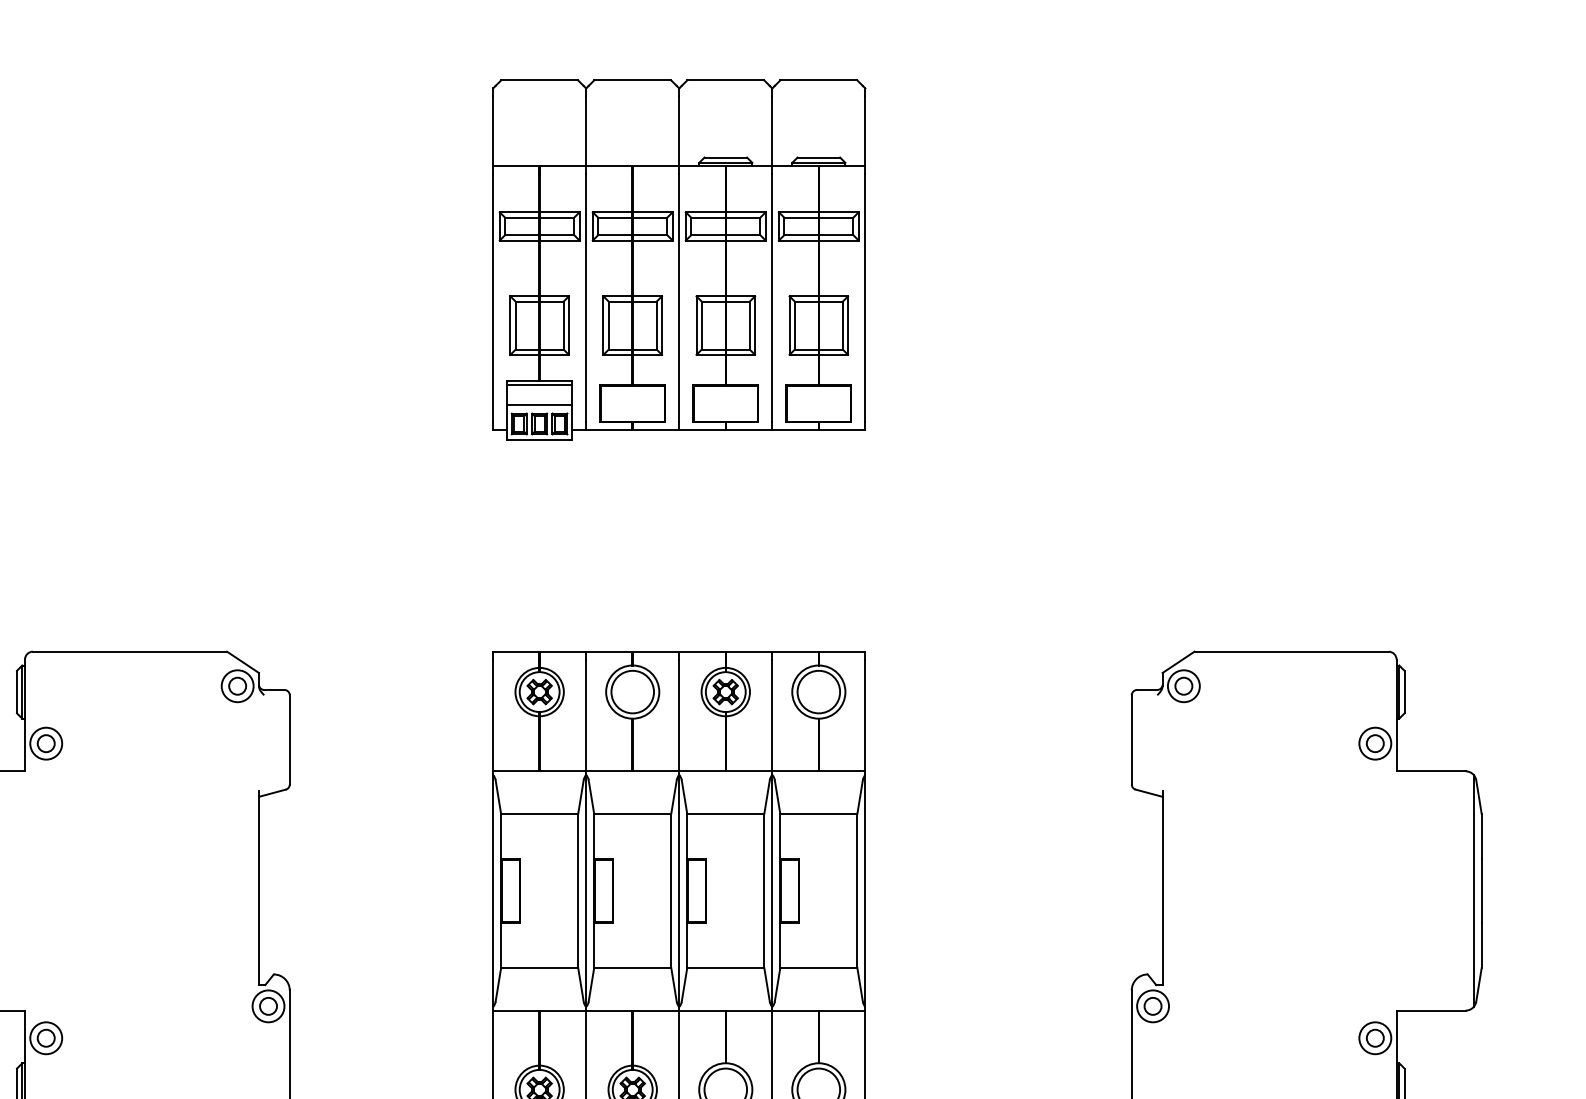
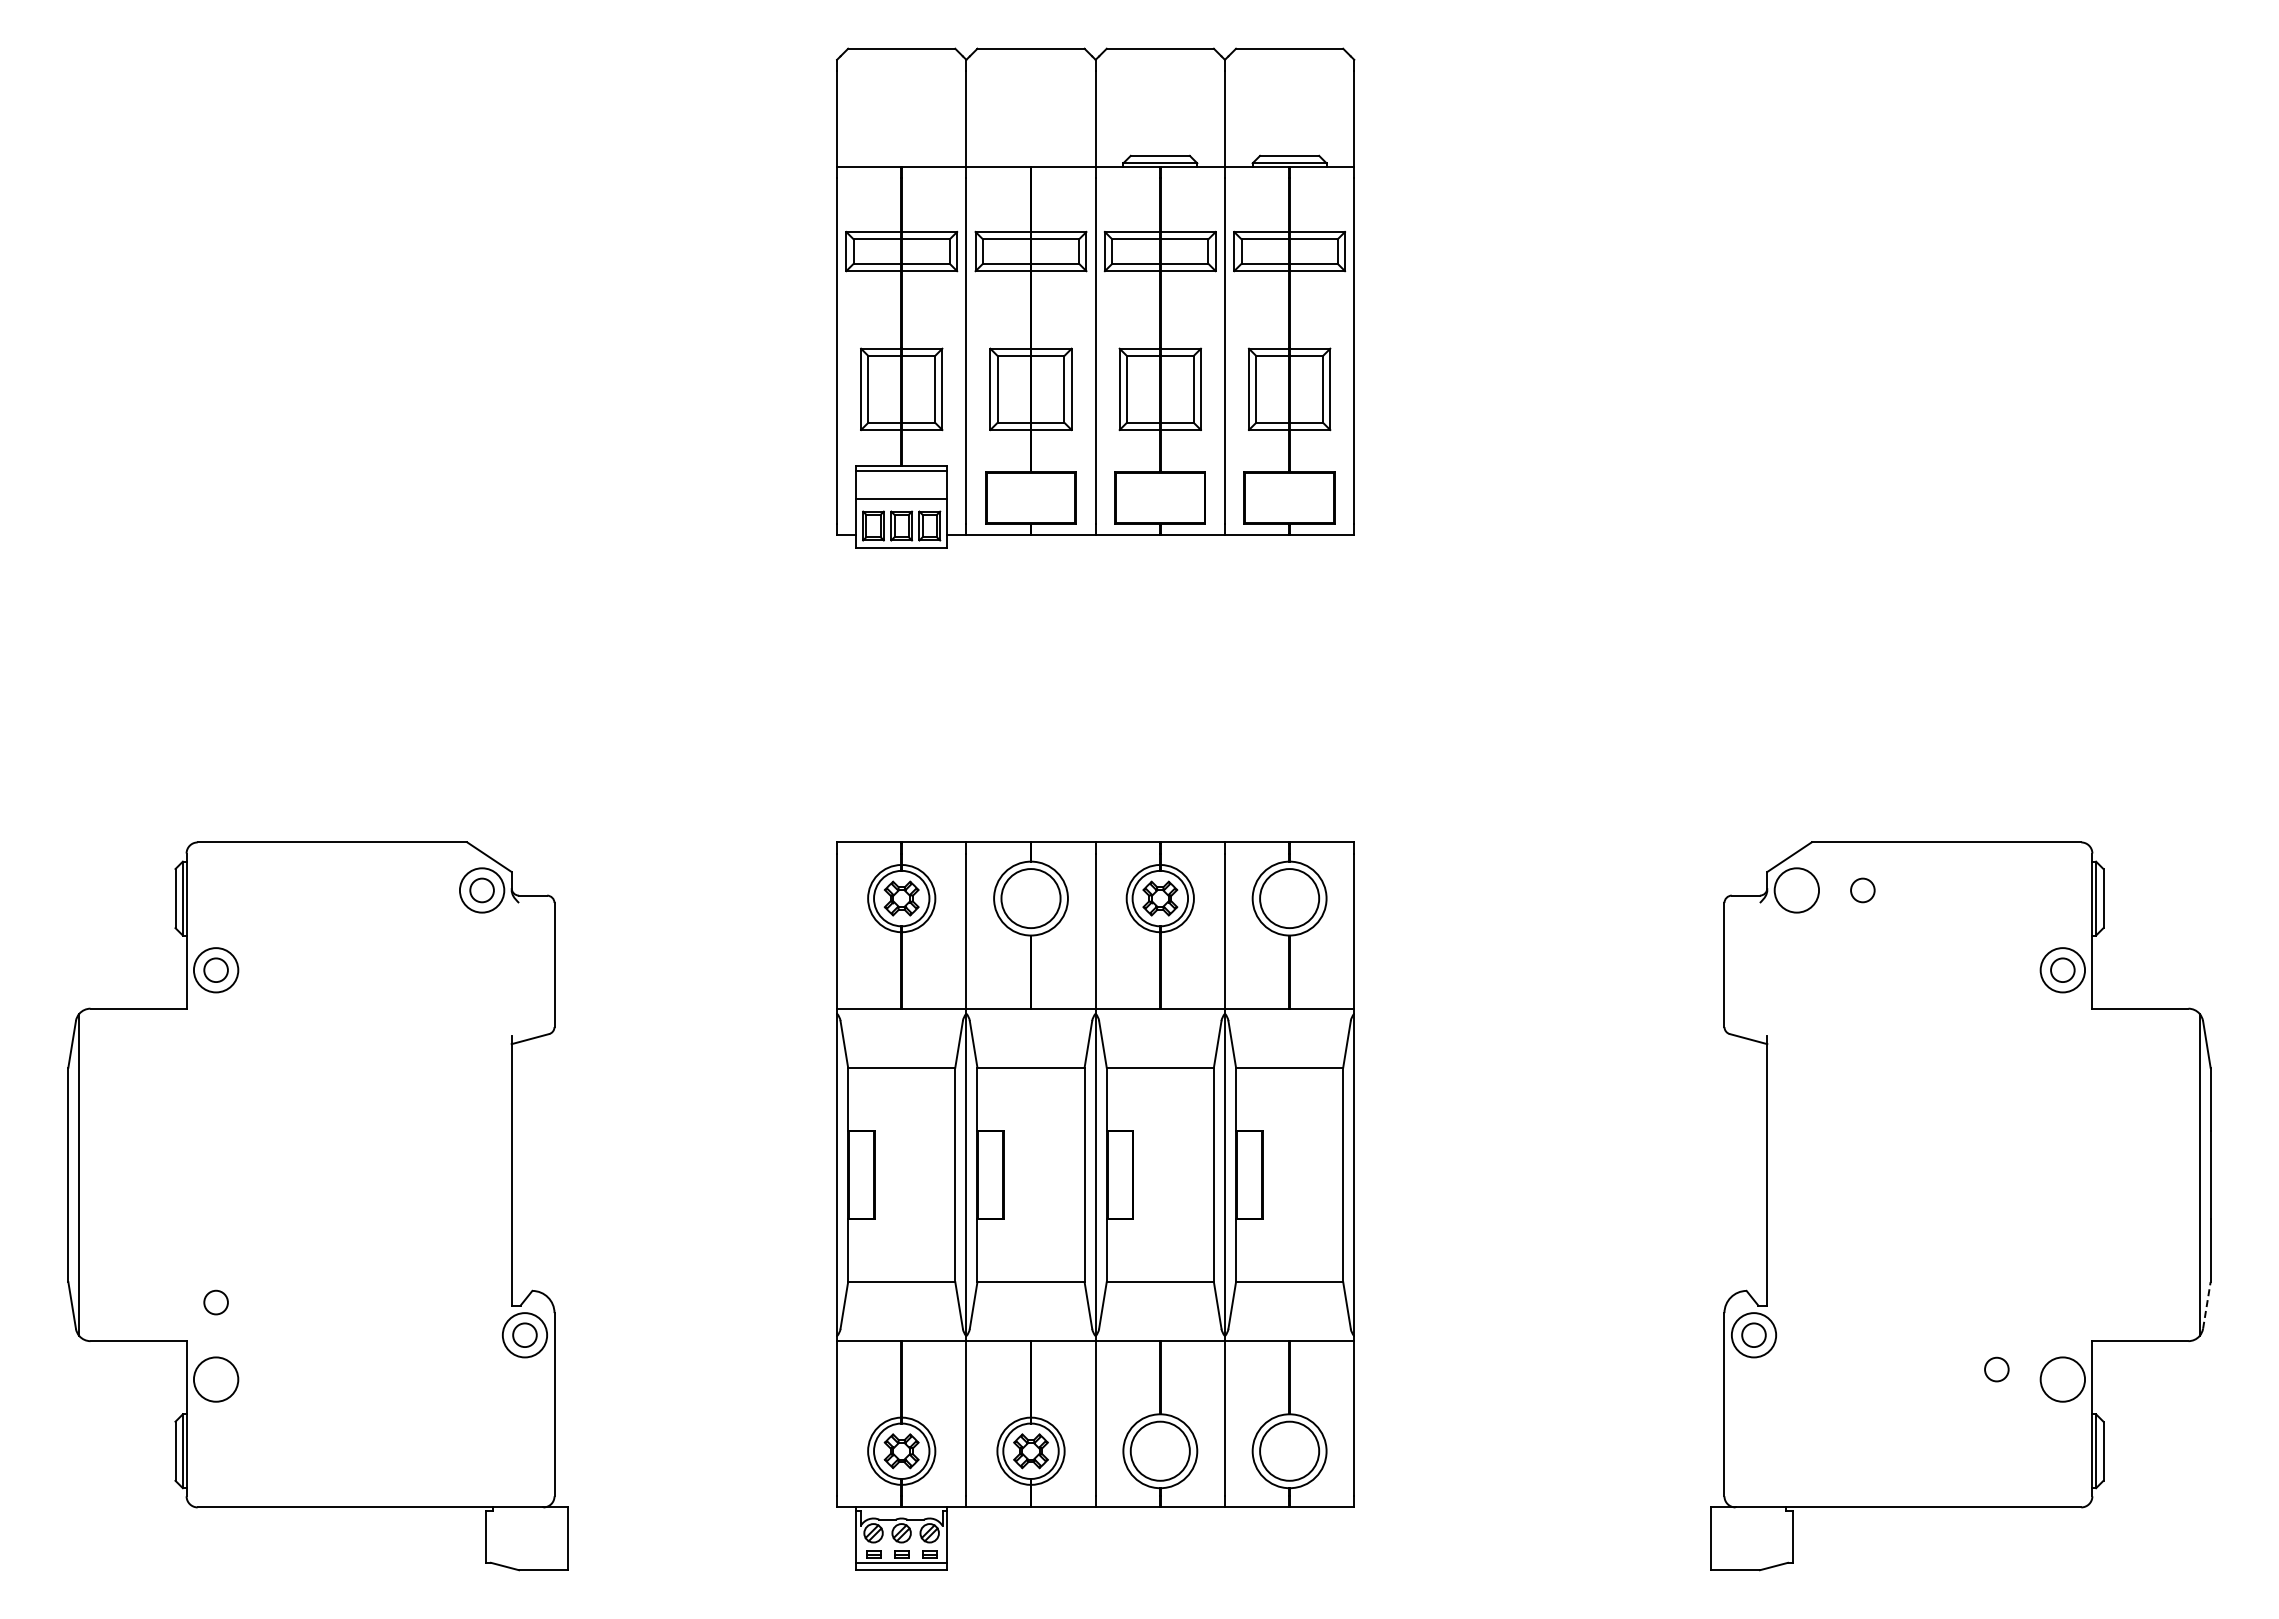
circle: (1183, 686) -> (1862, 890), moved
line: (1478, 984) -> (2206, 1305), solid -> dashed
circle: (45, 1038) -> (215, 1302), moved
circle: (1375, 1038) -> (1996, 1369), moved

